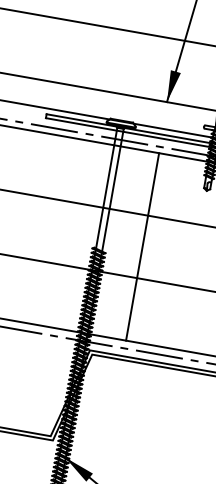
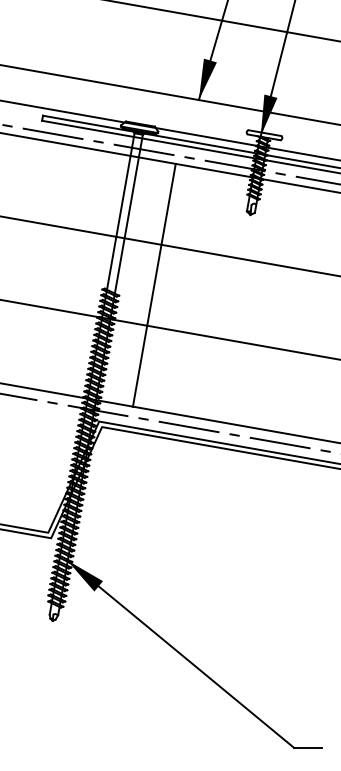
line: (141, 246) -> (153, 285), moved

